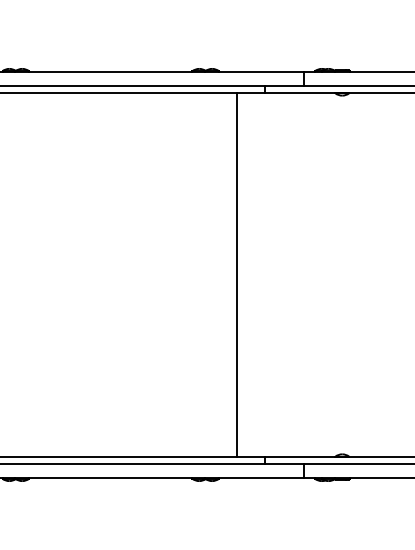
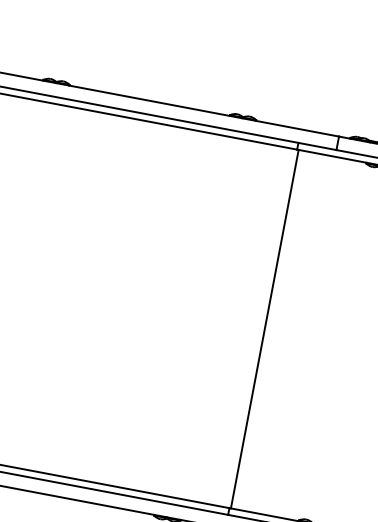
line: (237, 274) -> (265, 328), moved

